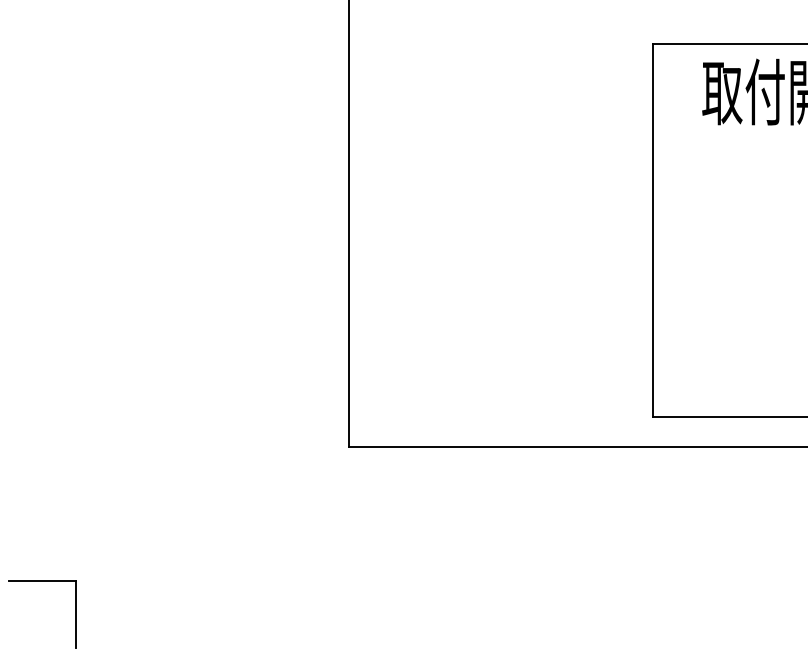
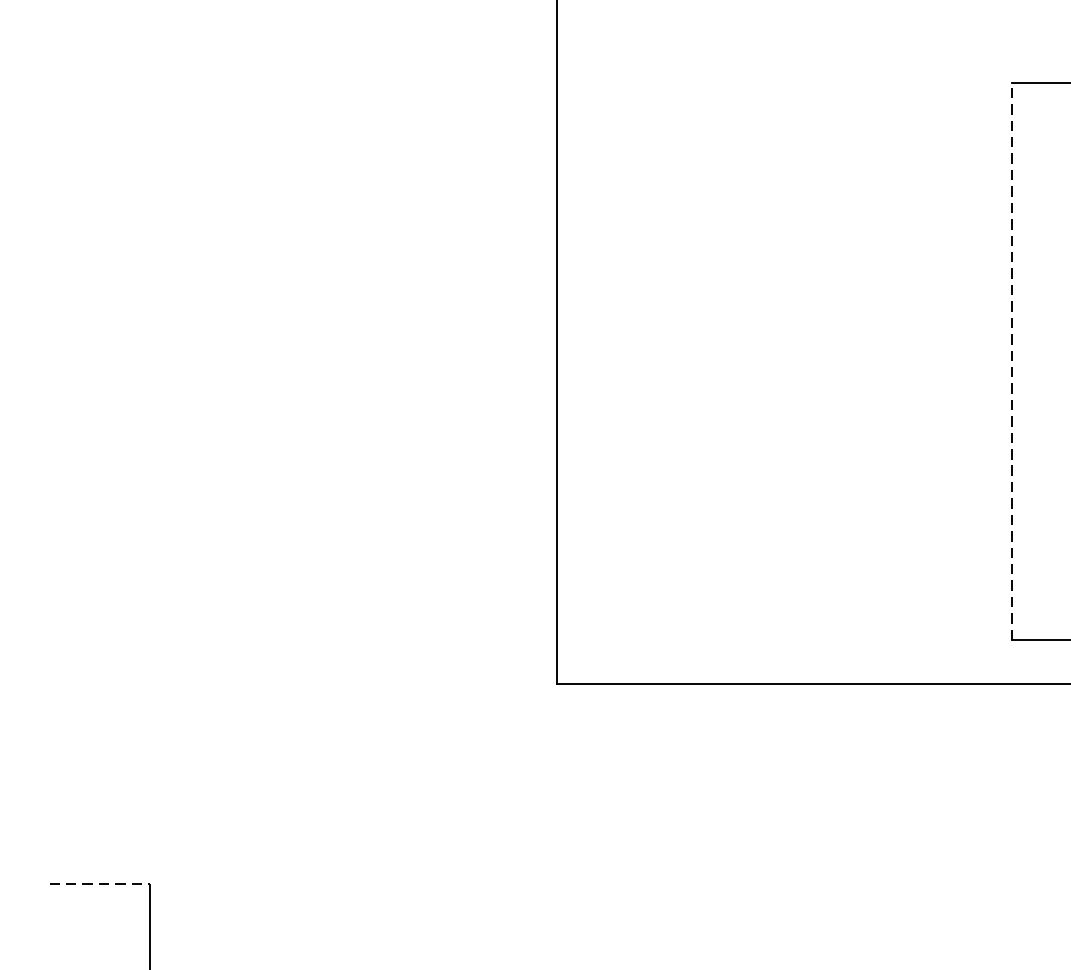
line: (653, 230) -> (1012, 360), solid -> dashed
line: (42, 580) -> (99, 883), solid -> dashed

